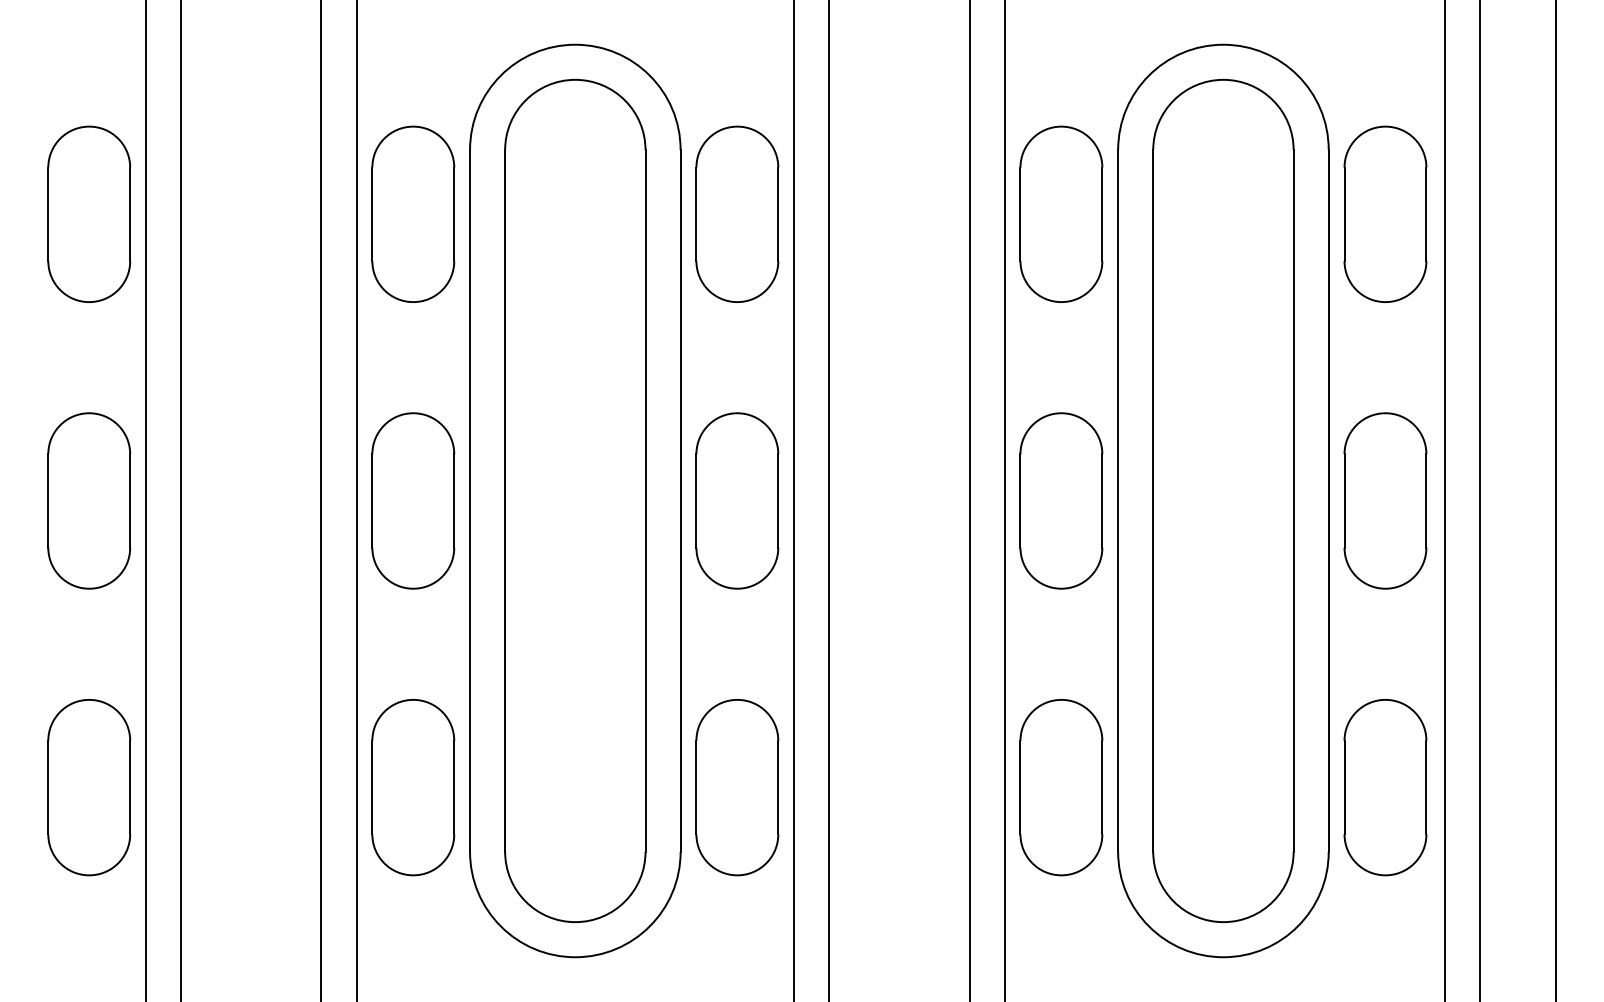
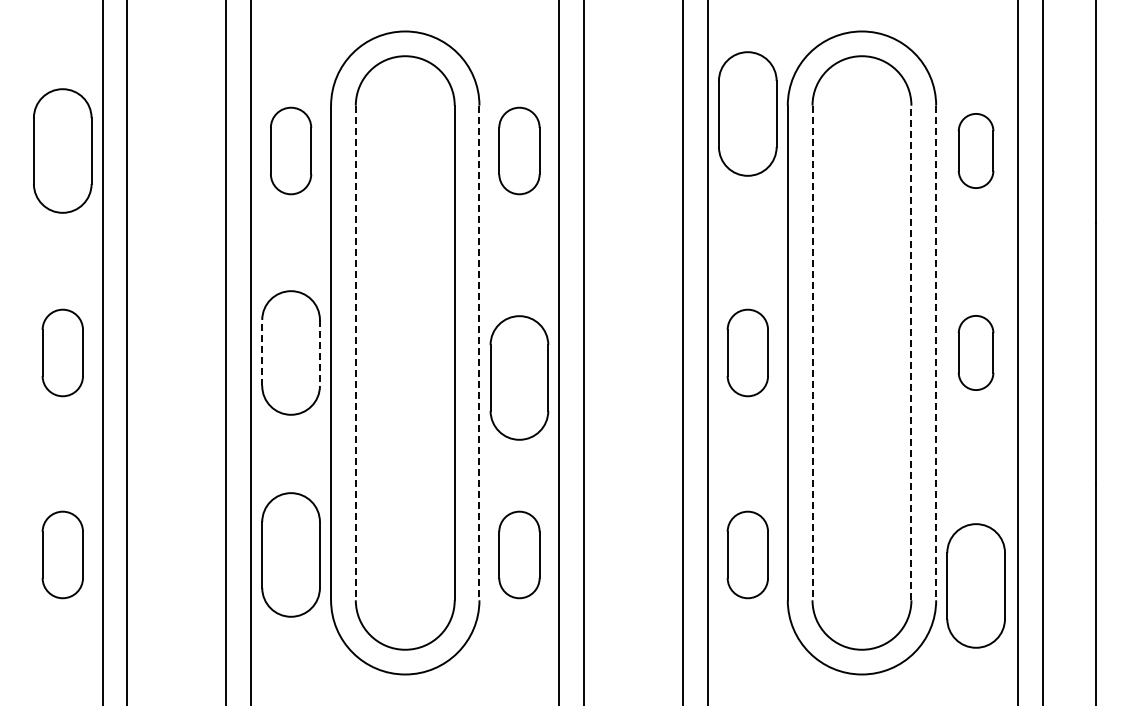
part: (412, 213) -> (290, 150), size x0.7
part: (737, 213) -> (519, 150), size x0.7
part: (1060, 213) -> (747, 113), moved
part: (1384, 213) -> (975, 150), size x0.6
part: (88, 500) -> (62, 352), size x0.7
part: (737, 500) -> (519, 377), moved
part: (1060, 500) -> (747, 352), size x0.7
line: (1293, 500) -> (911, 352), solid -> dashed
part: (1384, 500) -> (975, 352), size x0.6
line: (372, 501) -> (262, 353), solid -> dashed
line: (453, 501) -> (319, 353), solid -> dashed
line: (504, 501) -> (355, 353), solid -> dashed
line: (680, 501) -> (479, 353), solid -> dashed
line: (1153, 501) -> (812, 353), solid -> dashed
line: (1329, 501) -> (936, 353), solid -> dashed
part: (88, 786) -> (62, 554), size x0.7
part: (737, 786) -> (519, 554), size x0.7
part: (1060, 786) -> (747, 554), size x0.7
part: (1384, 786) -> (975, 585), moved

